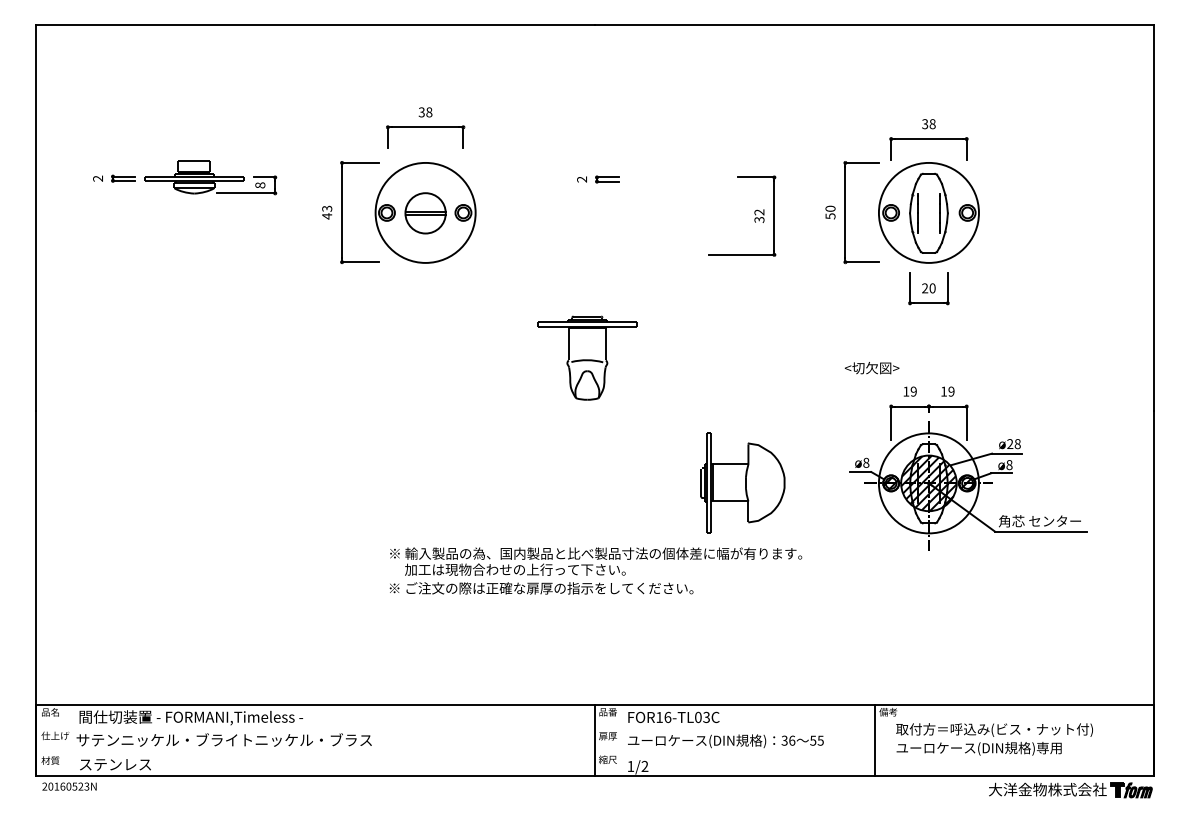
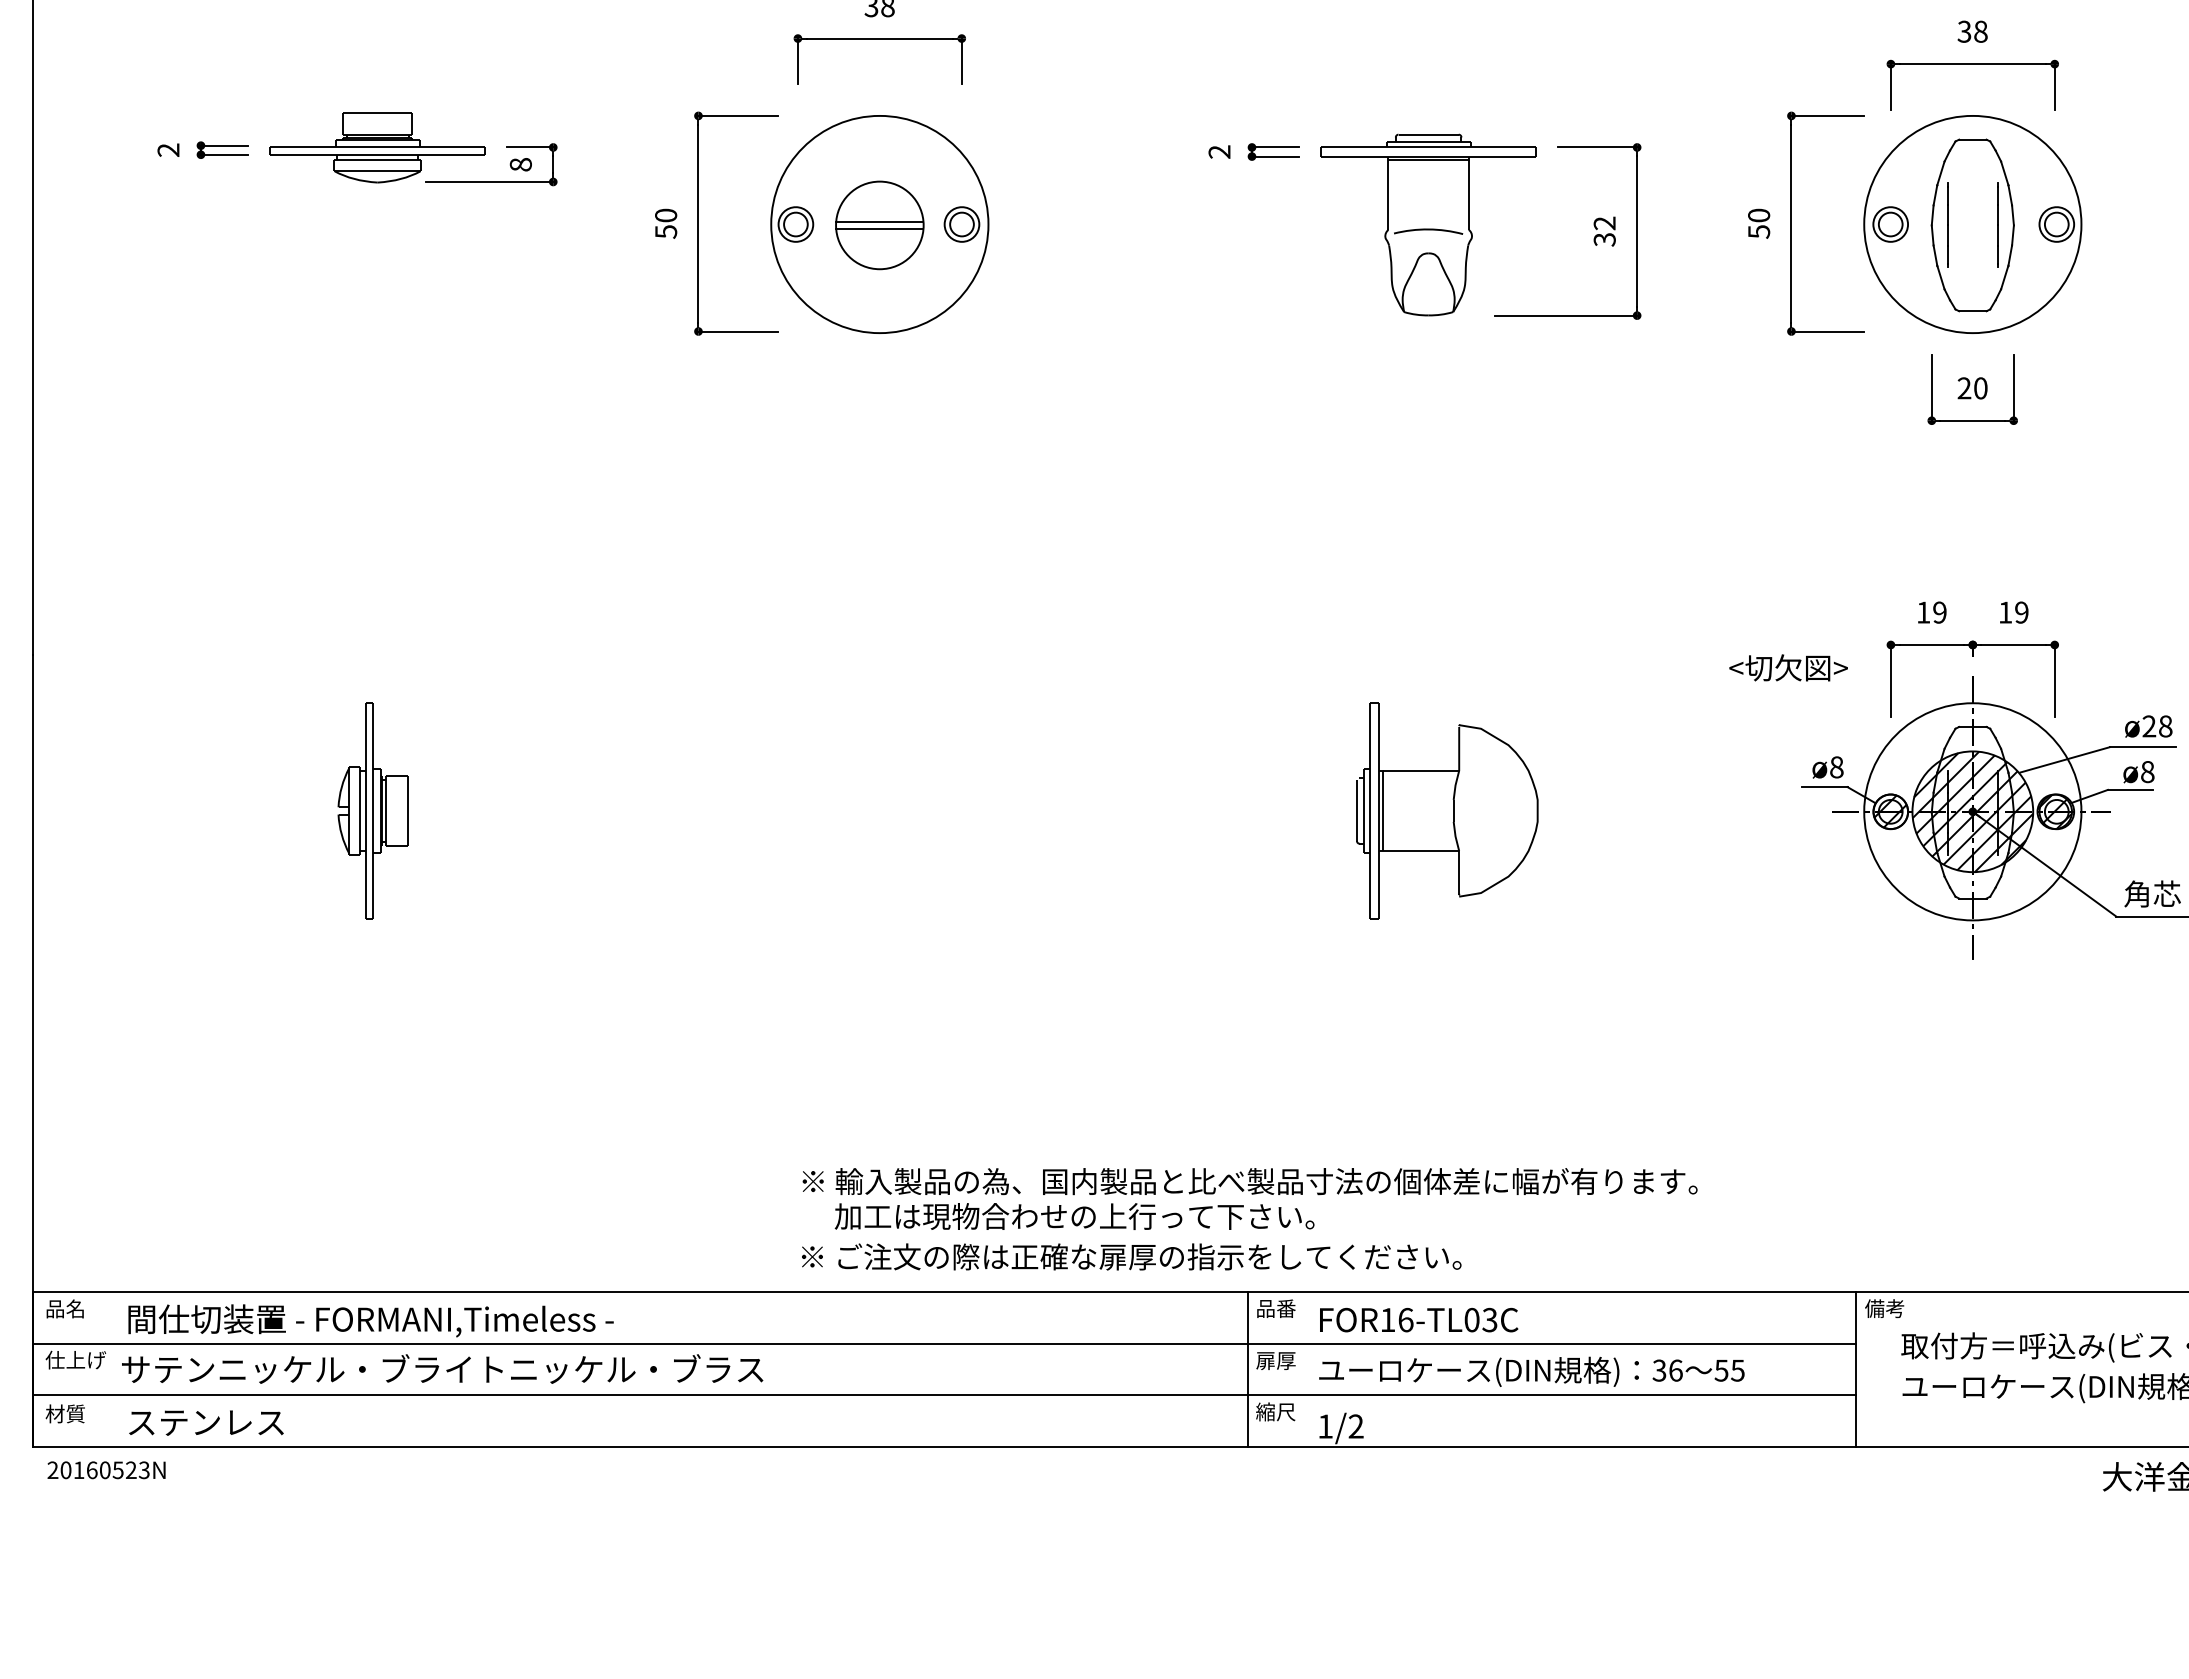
text: (327, 212) -> (666, 223), 43 -> 50
part: (587, 357) -> (1428, 223), moved
text: (871, 368) -> (1787, 668), moved
part: (191, 482) -> (371, 809), added
part: (742, 482) -> (1446, 809), moved
text: (595, 570) -> (1248, 1218), moved
line: (454, 728) -> (942, 1344), added
line: (454, 752) -> (942, 1396), added

